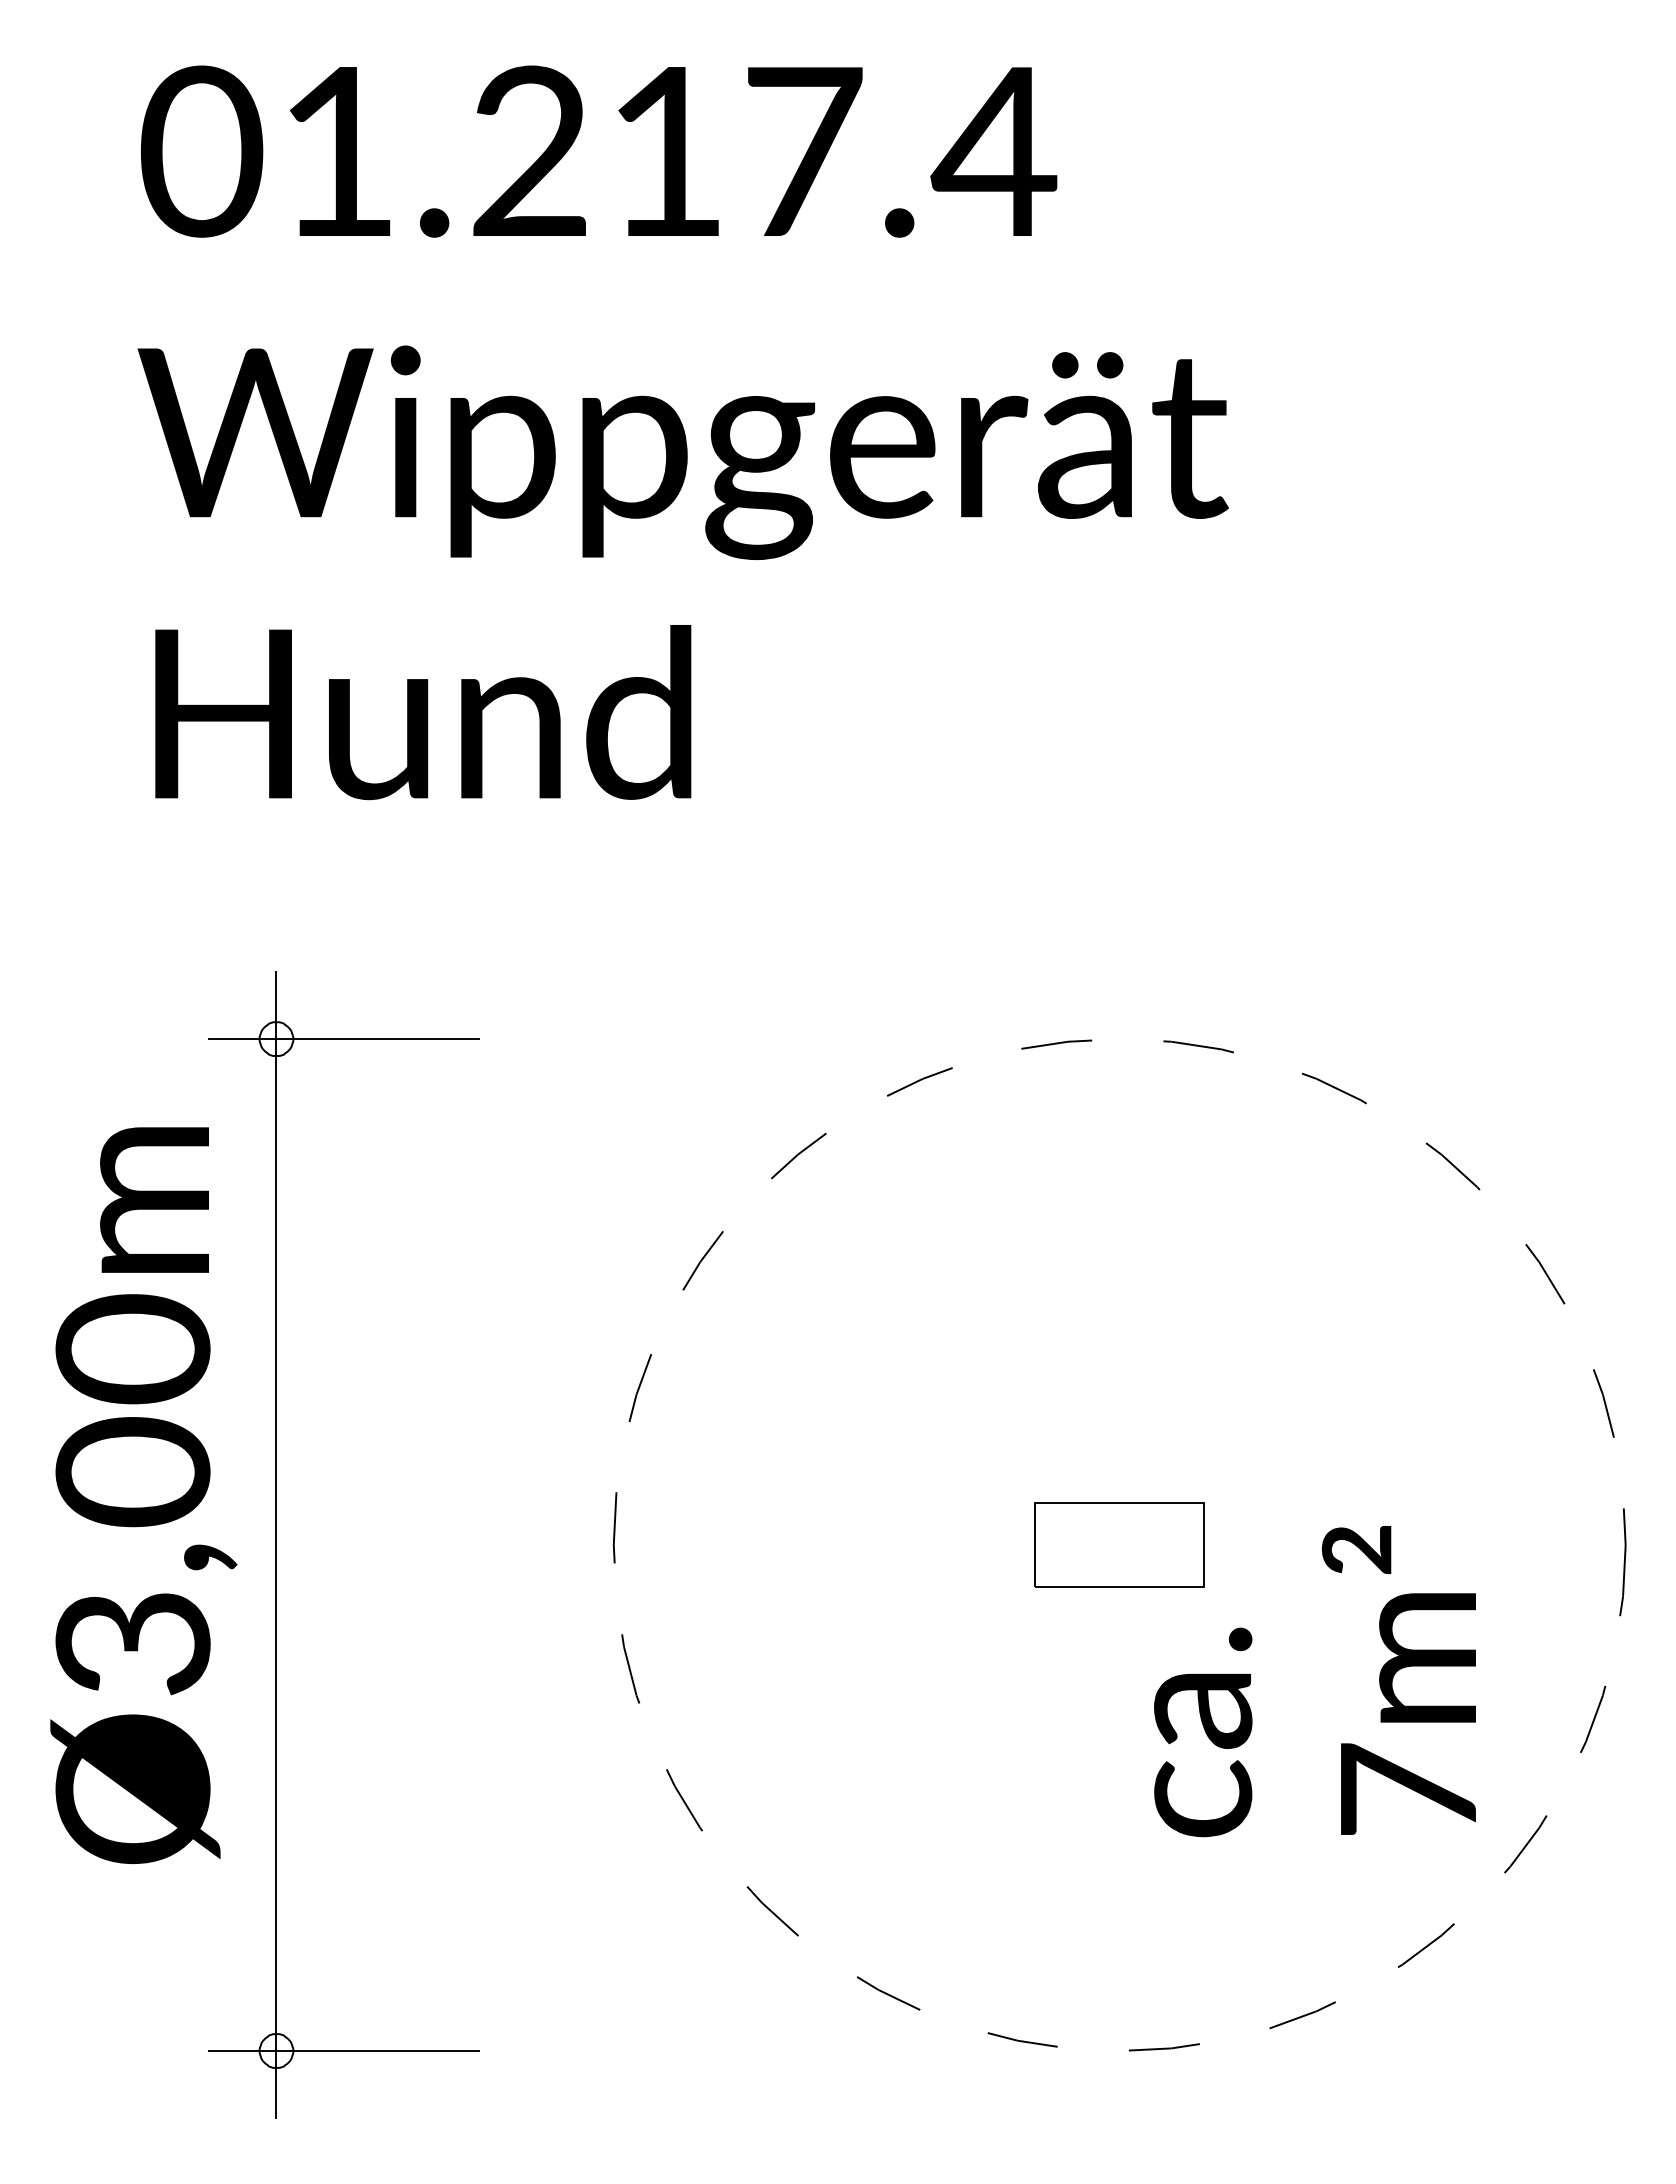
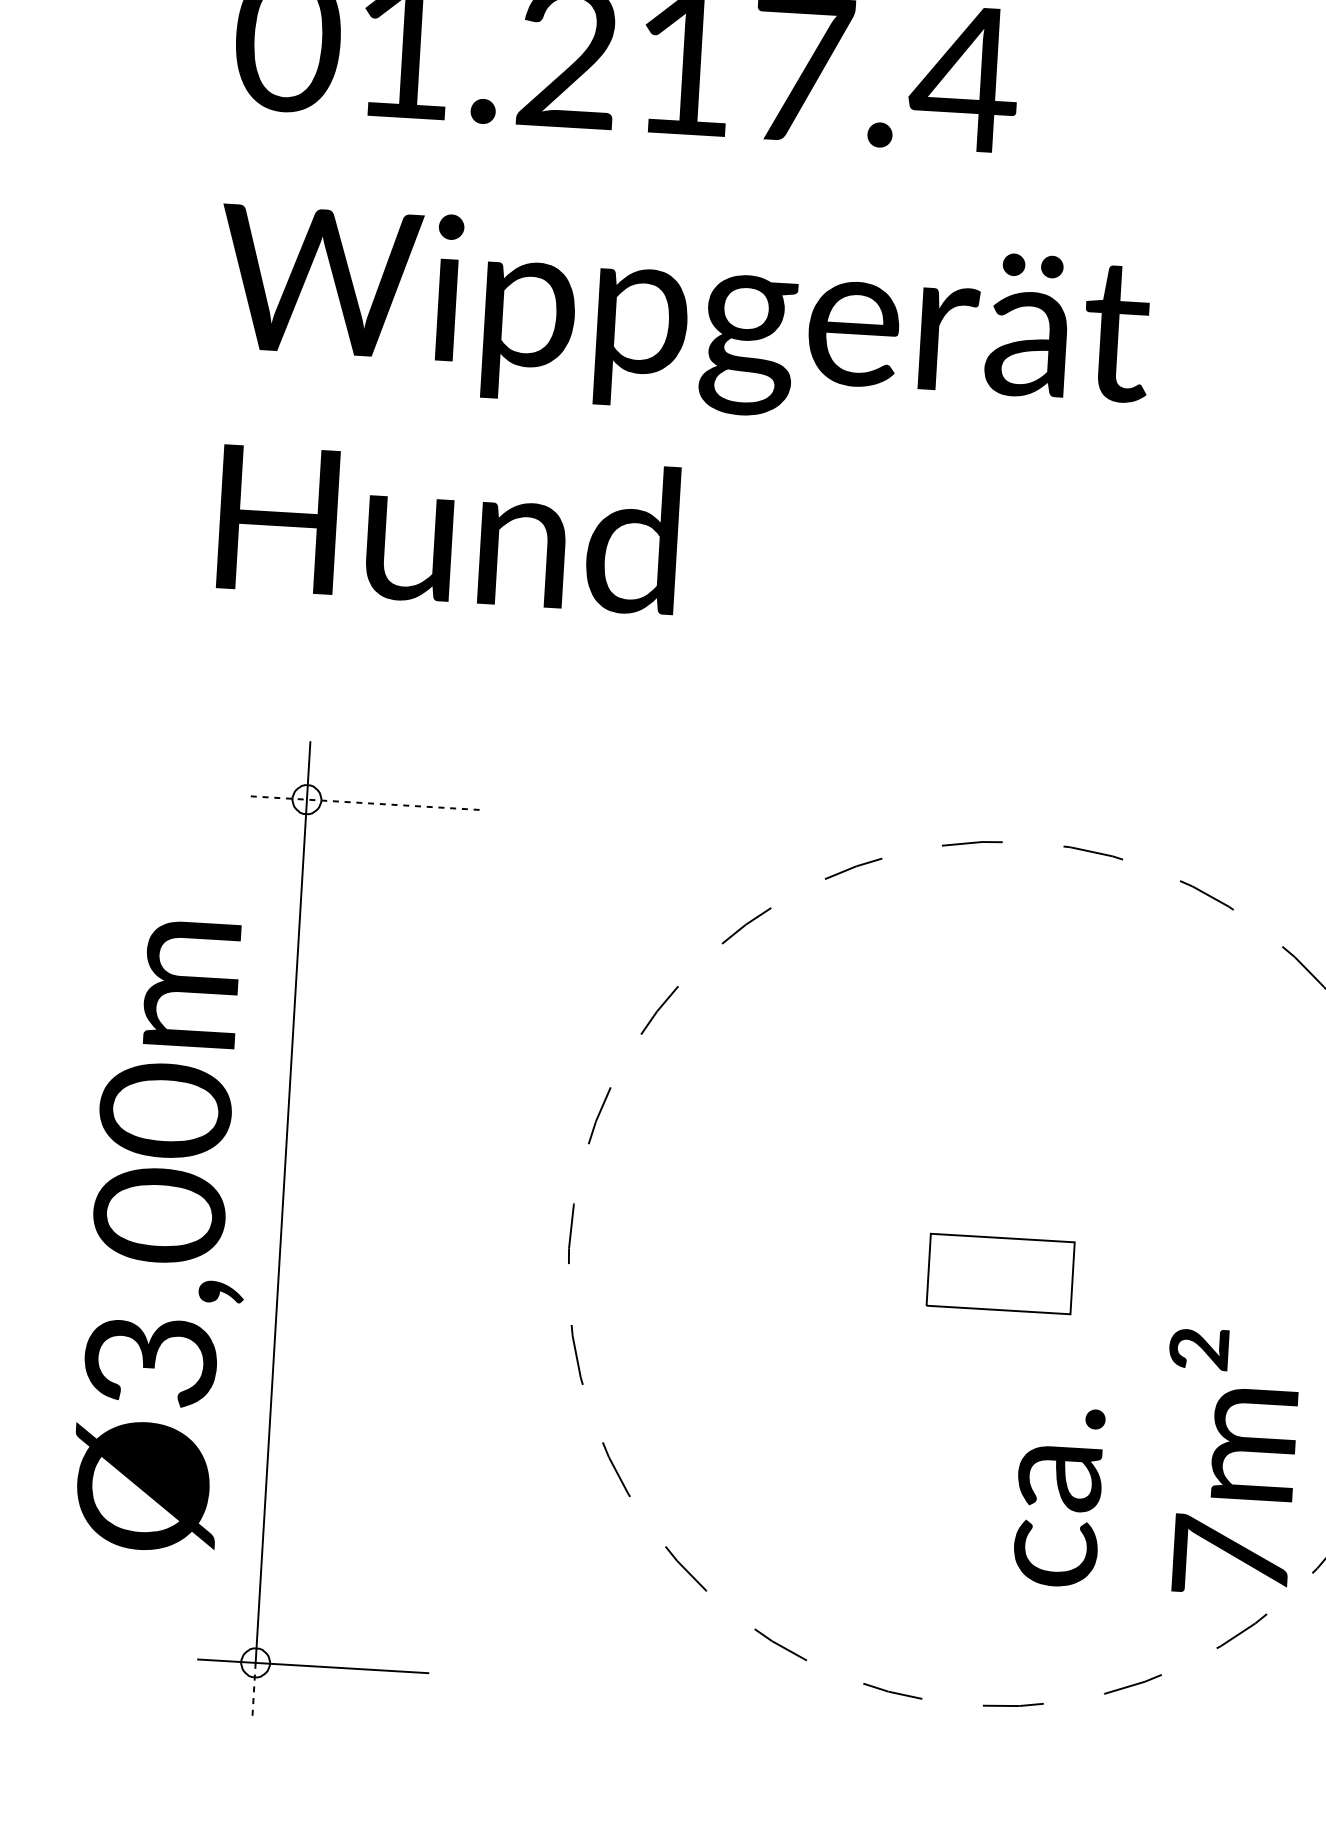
line: (343, 1039) -> (364, 803), solid -> dashed
text: (143, 1495) -> (167, 1236), moved
text: (1314, 1681) -> (1156, 1459), moved
line: (276, 2084) -> (253, 1691), solid -> dashed

